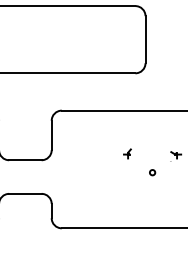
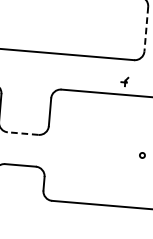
line: (145, 39) -> (146, 28), solid -> dashed
part: (127, 153) -> (124, 81), moved
line: (24, 160) -> (22, 133), solid -> dashed

